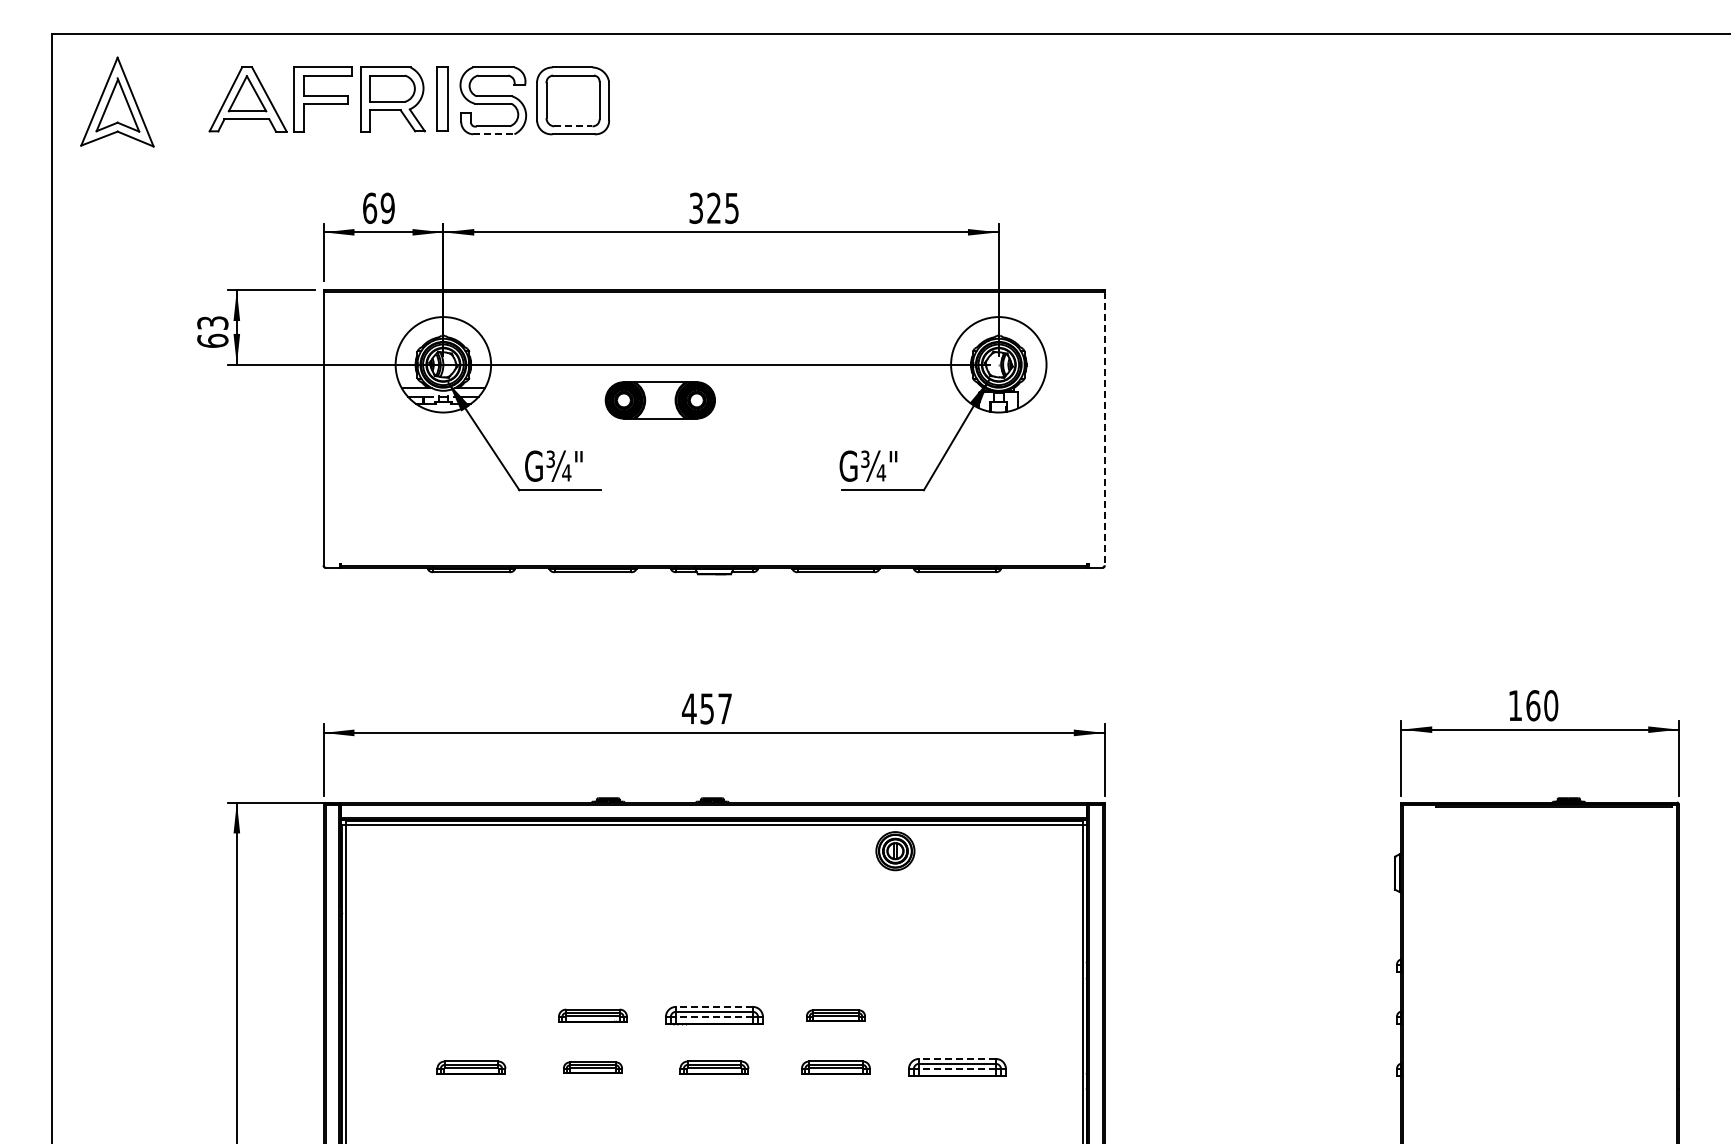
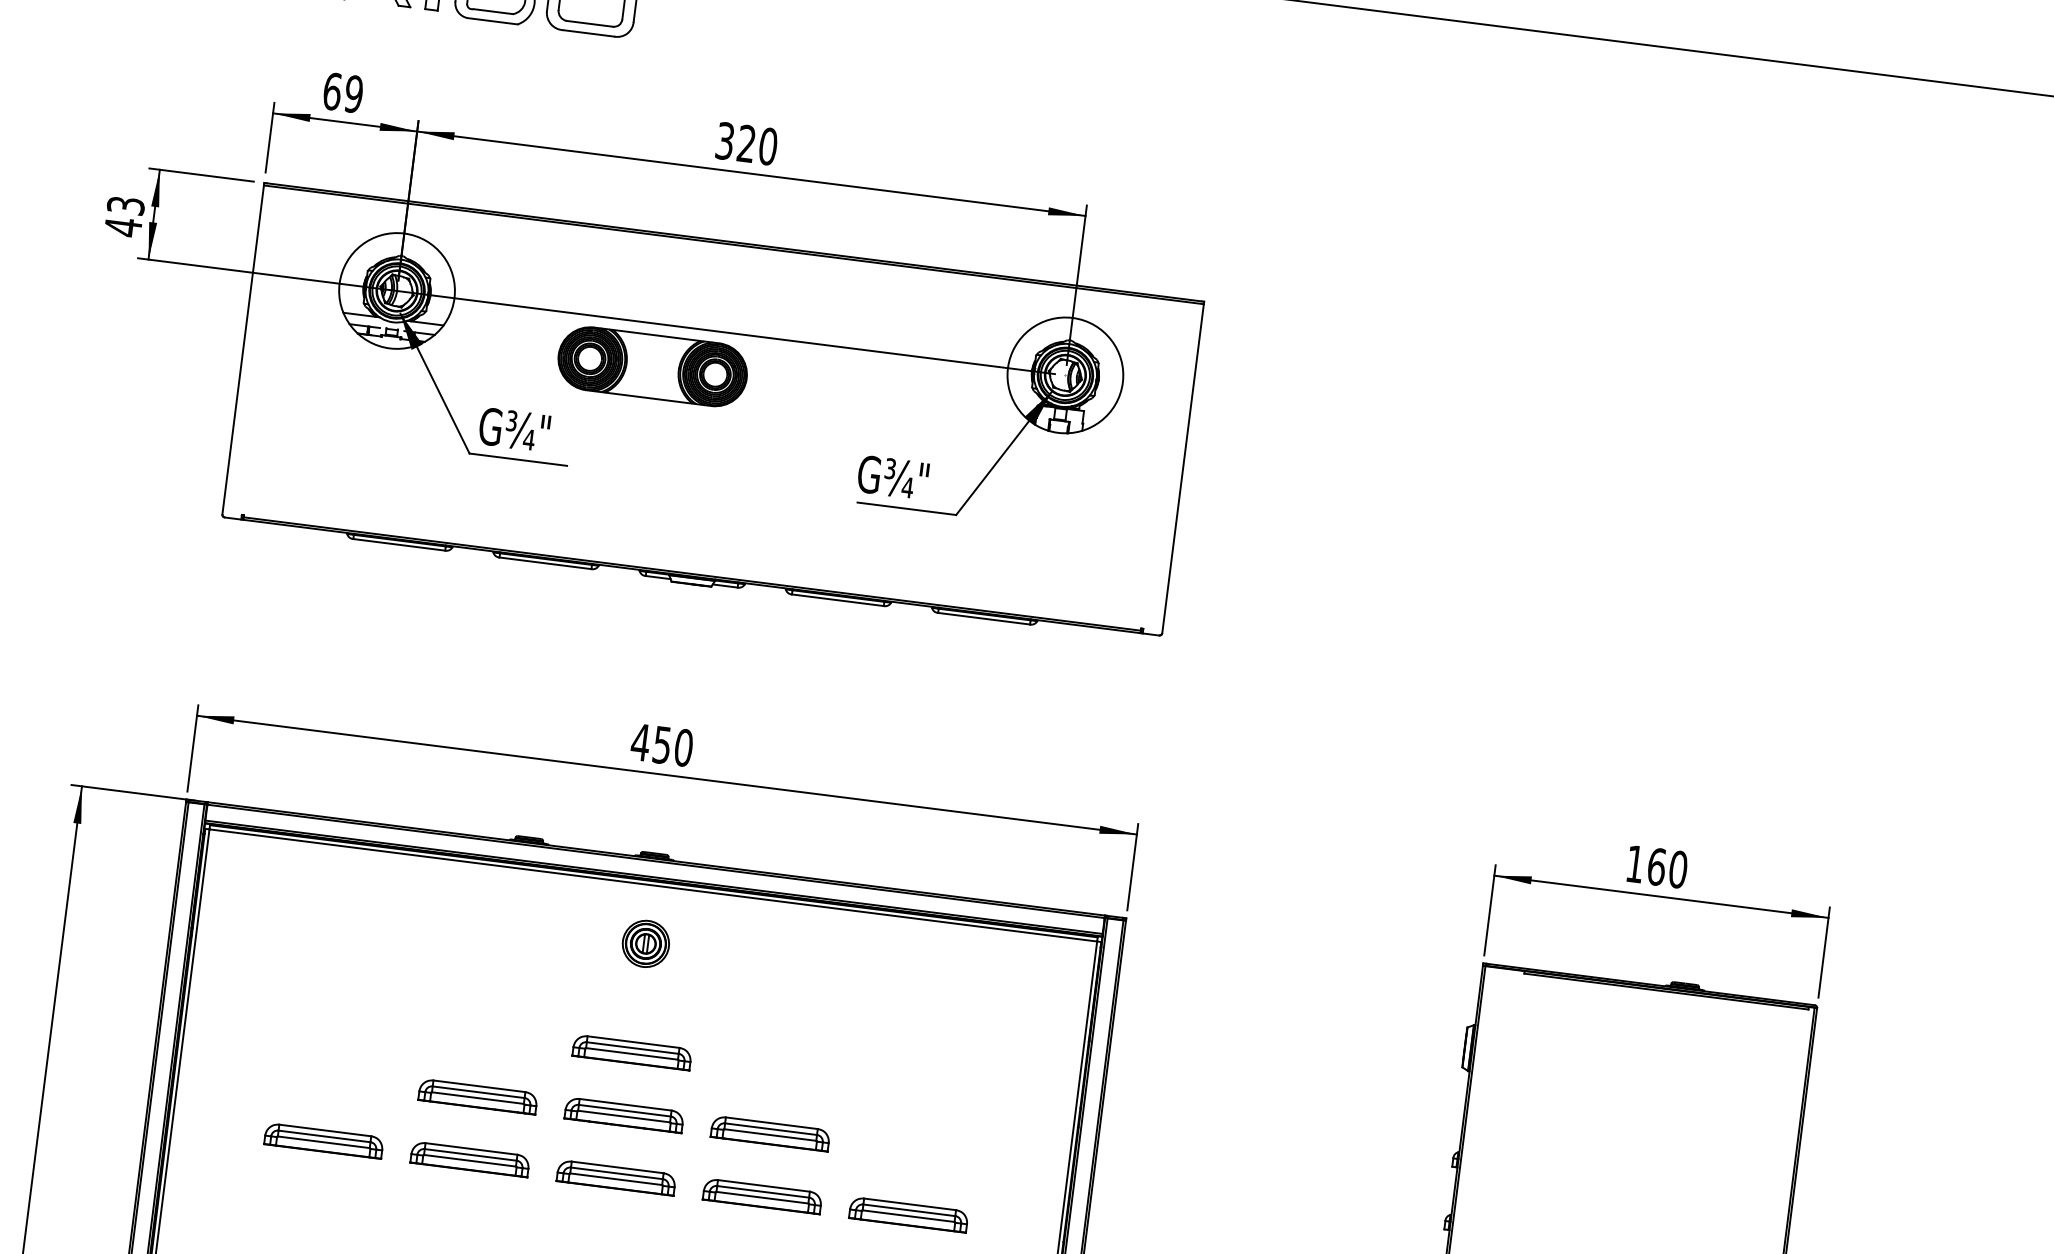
line: (573, 126) -> (589, 24), dashed -> solid
line: (493, 134) -> (492, 21), dashed -> solid
text: (732, 208) -> (768, 146), 325 -> 320
text: (212, 340) -> (122, 226), 63 -> 43
part: (660, 400) -> (652, 366), size x1.43
line: (1104, 428) -> (1182, 468), dashed -> solid
text: (725, 708) -> (684, 747), 457 -> 450
part: (895, 851) -> (645, 944), moved
part: (714, 963) -> (632, 1052), added
line: (713, 1006) -> (624, 1104), dashed -> solid
part: (592, 1015) -> (477, 1096), size x1.43
part: (835, 1015) -> (769, 1133), size x1.67
line: (713, 1016) -> (623, 1116), dashed -> solid
line: (956, 1058) -> (909, 1203), dashed -> solid
part: (471, 1067) -> (324, 1140), size x1.43
part: (592, 1067) -> (469, 1159), size x1.67
part: (714, 1067) -> (616, 1177), size x1.43
part: (835, 1067) -> (762, 1196), size x1.43
line: (956, 1068) -> (907, 1215), dashed -> solid

